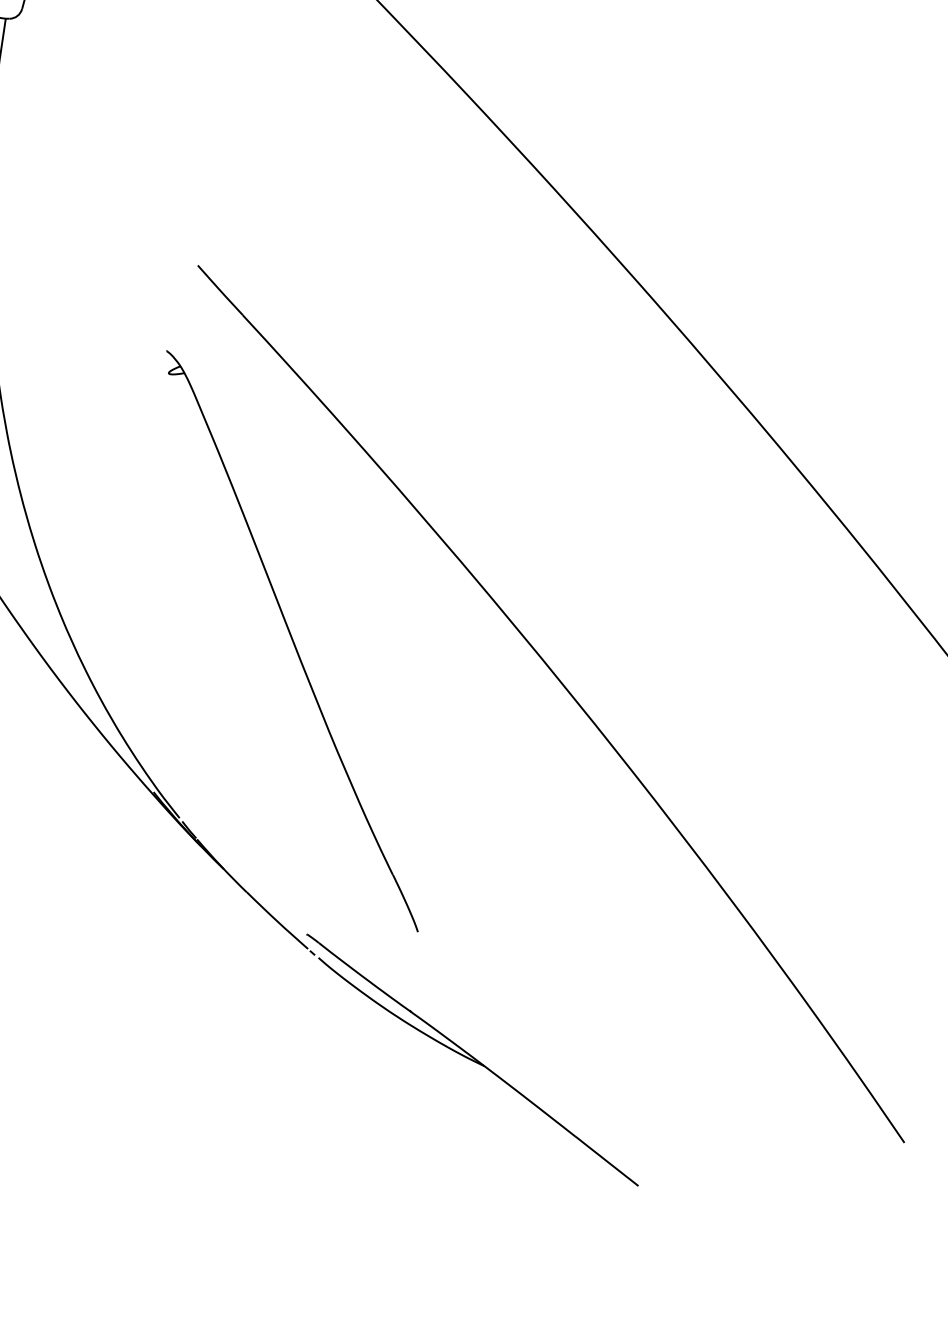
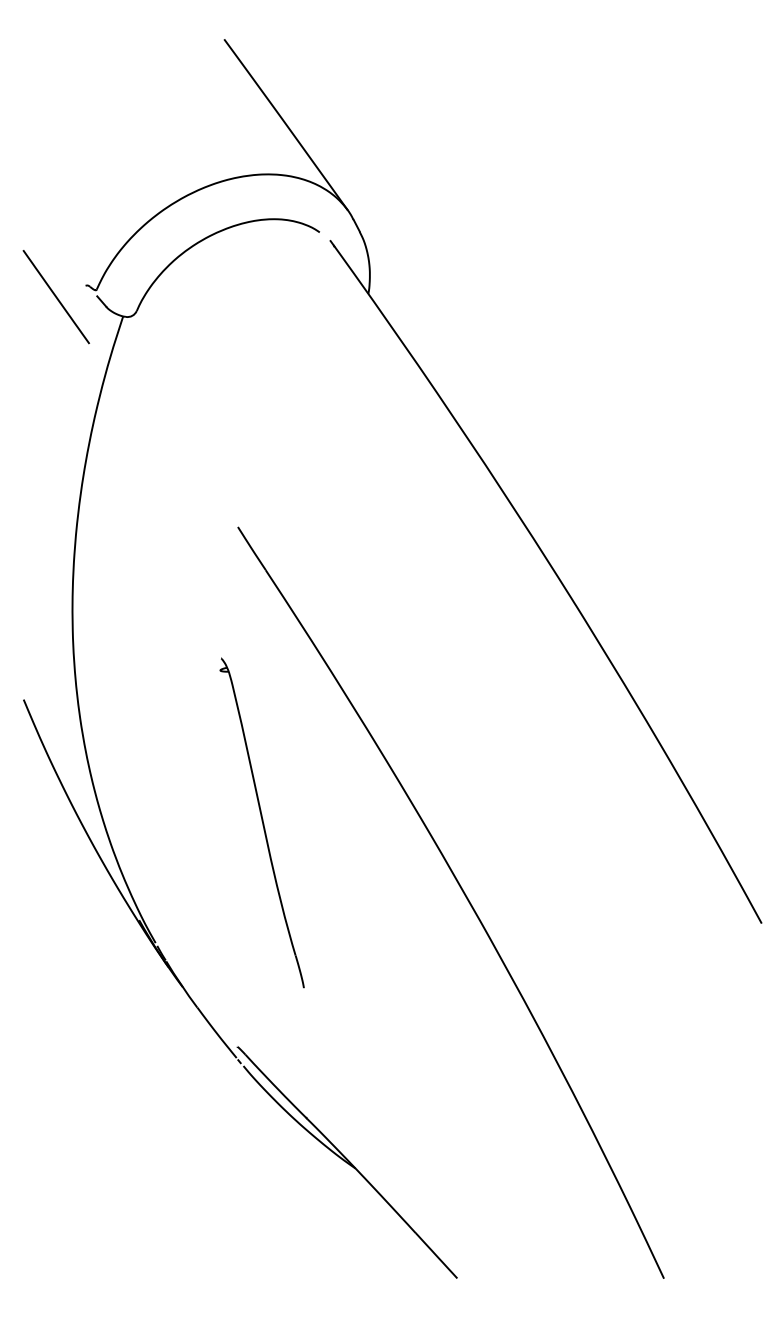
part: (290, 640) -> (261, 822), size x0.7

